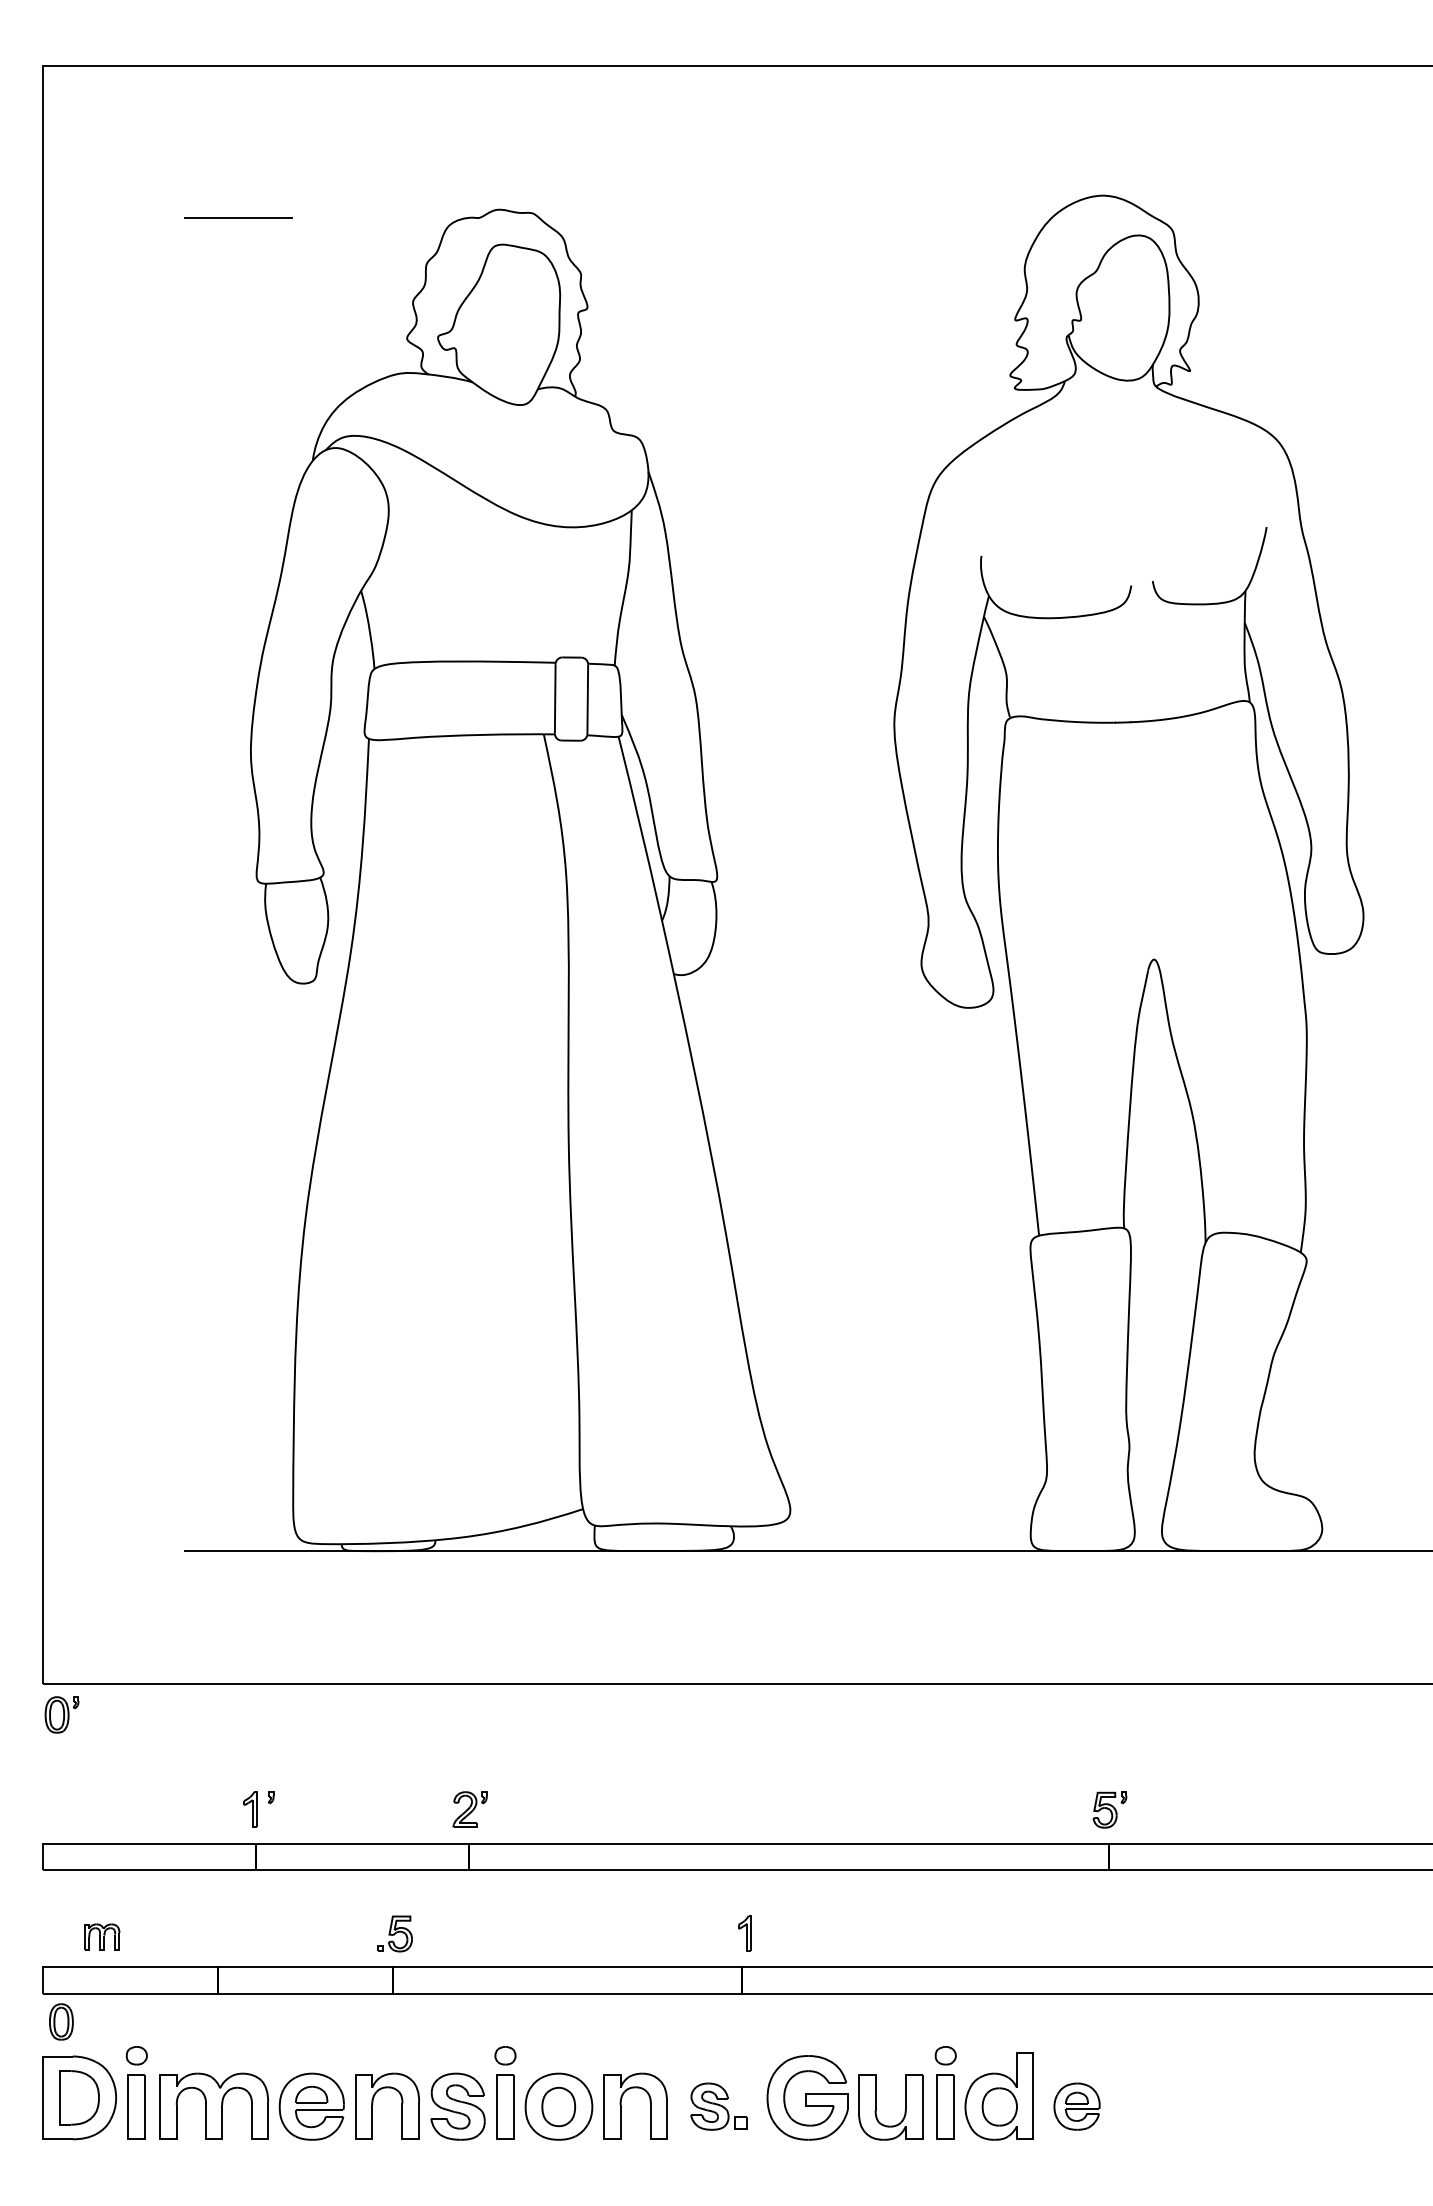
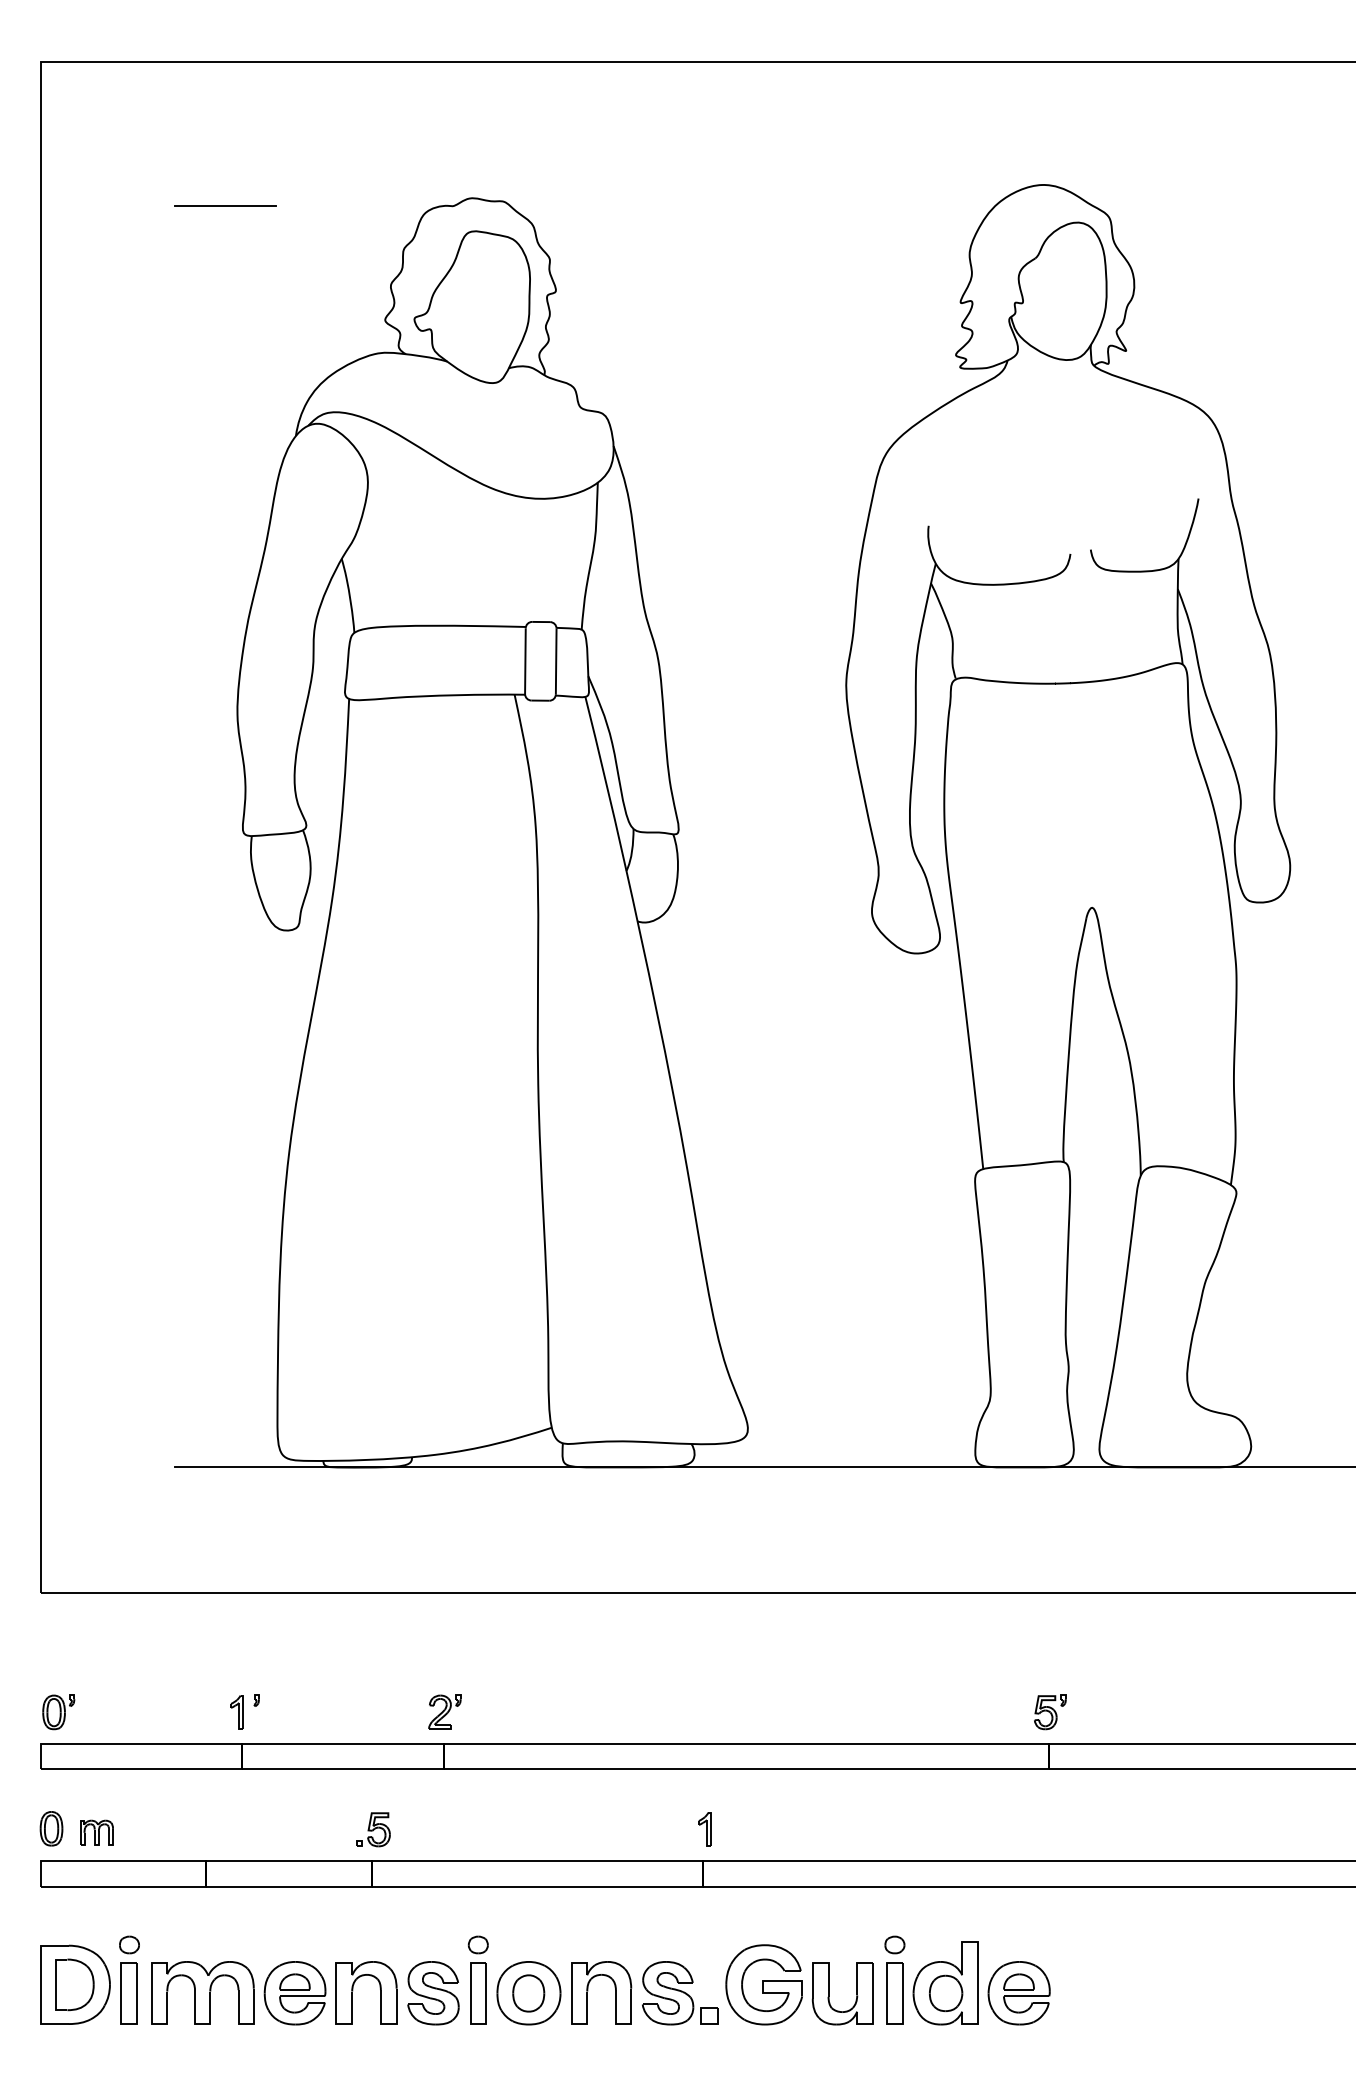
part: (61, 1714) -> (58, 1711), moved
part: (61, 2021) -> (51, 1828), moved
part: (718, 2106) -> (679, 1993), size x1.43
part: (1076, 2106) -> (1018, 1993), size x1.43

